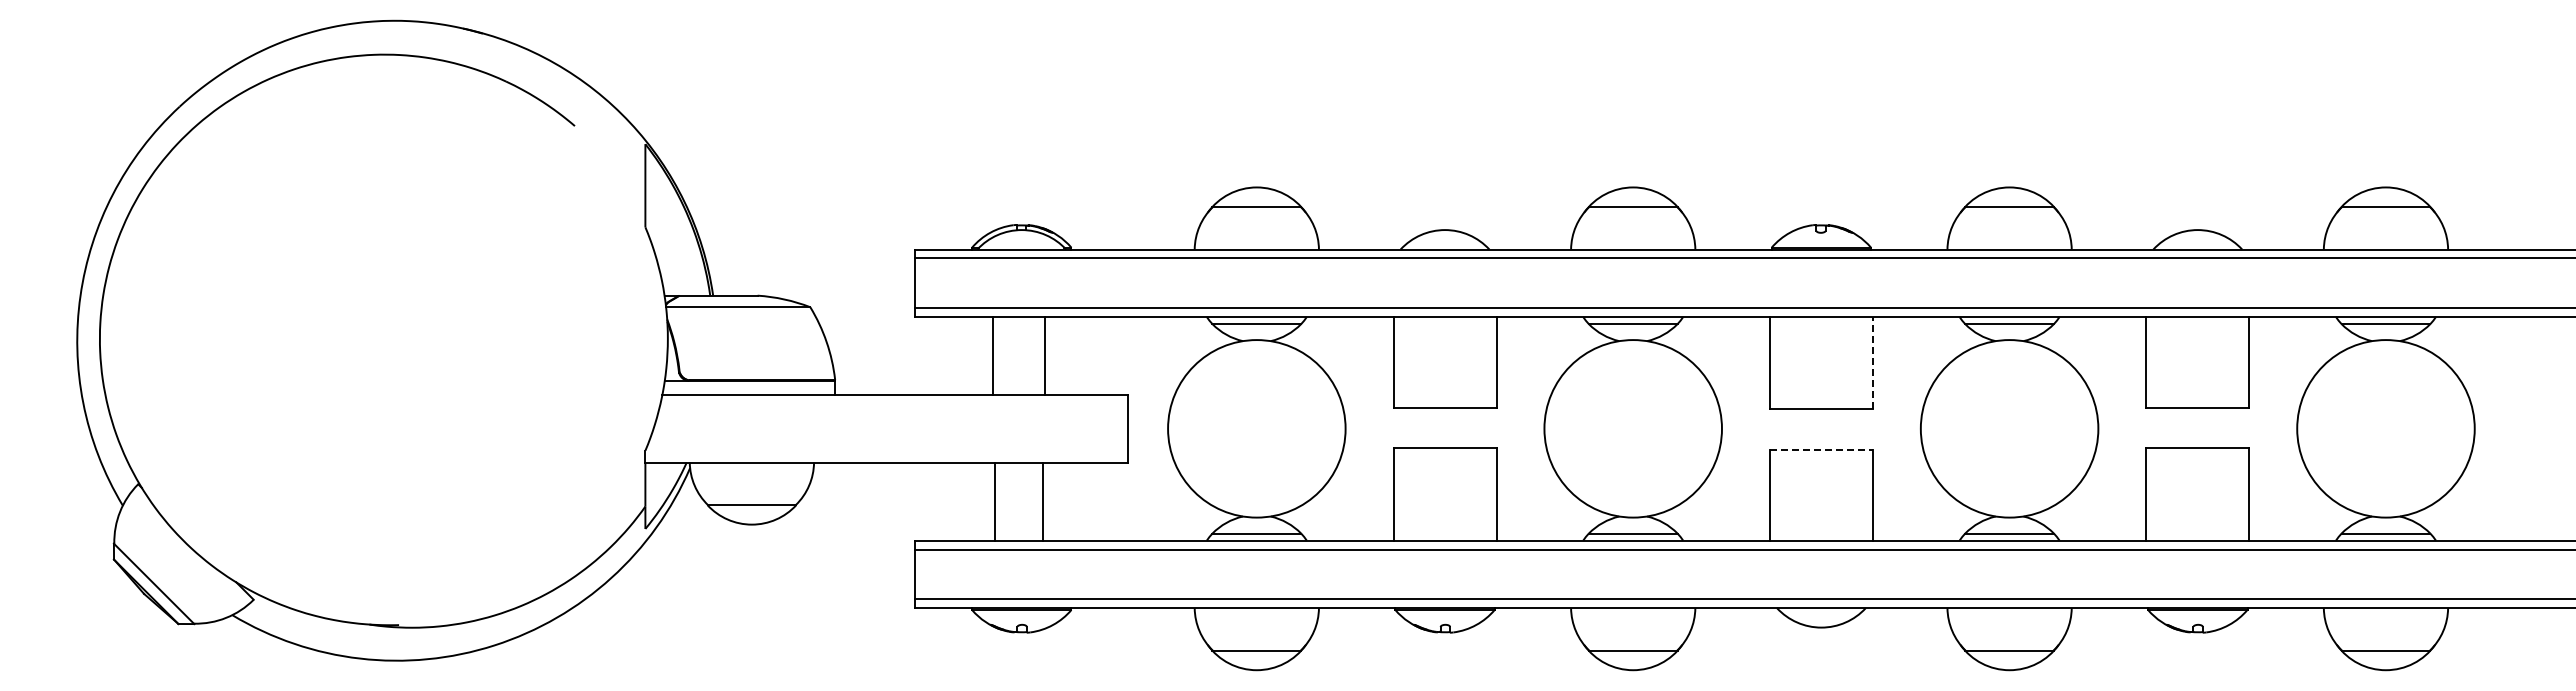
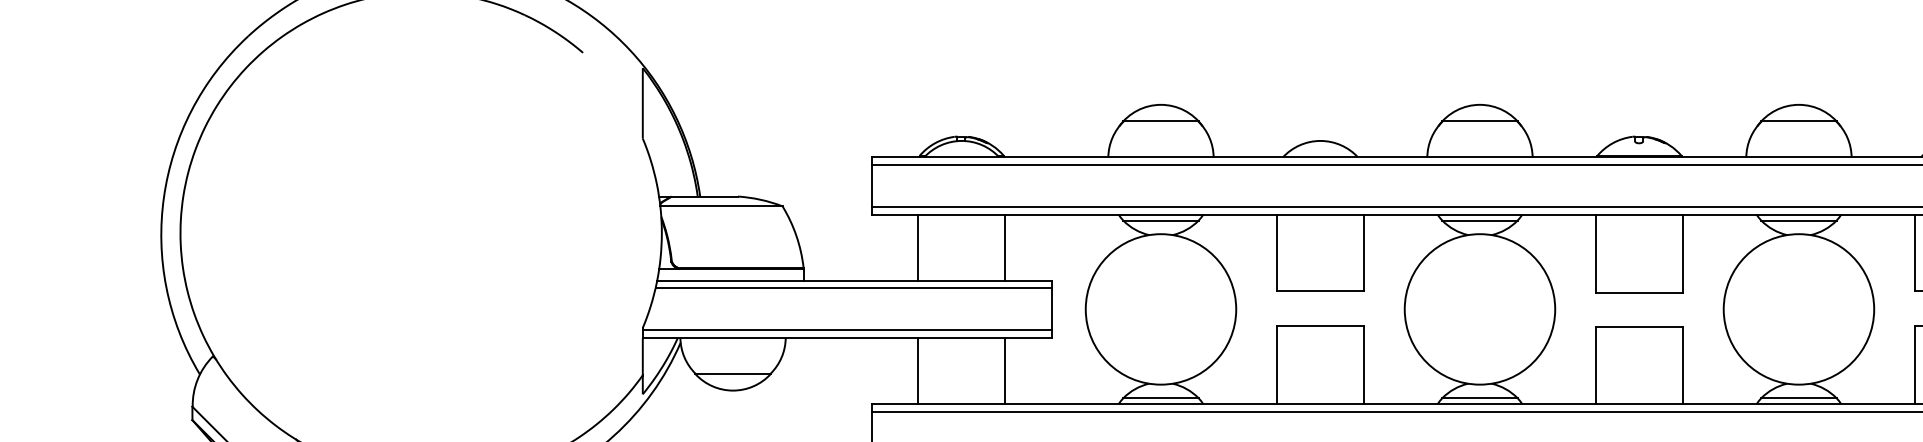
line: (993, 355) -> (918, 247), moved
line: (1045, 355) -> (1005, 247), moved
line: (1872, 362) -> (1682, 253), dashed -> solid
line: (894, 403) -> (853, 287), added
line: (1821, 450) -> (1639, 327), dashed -> solid
line: (886, 453) -> (847, 330), added
line: (995, 501) -> (918, 370), moved
line: (1043, 501) -> (1005, 370), moved

